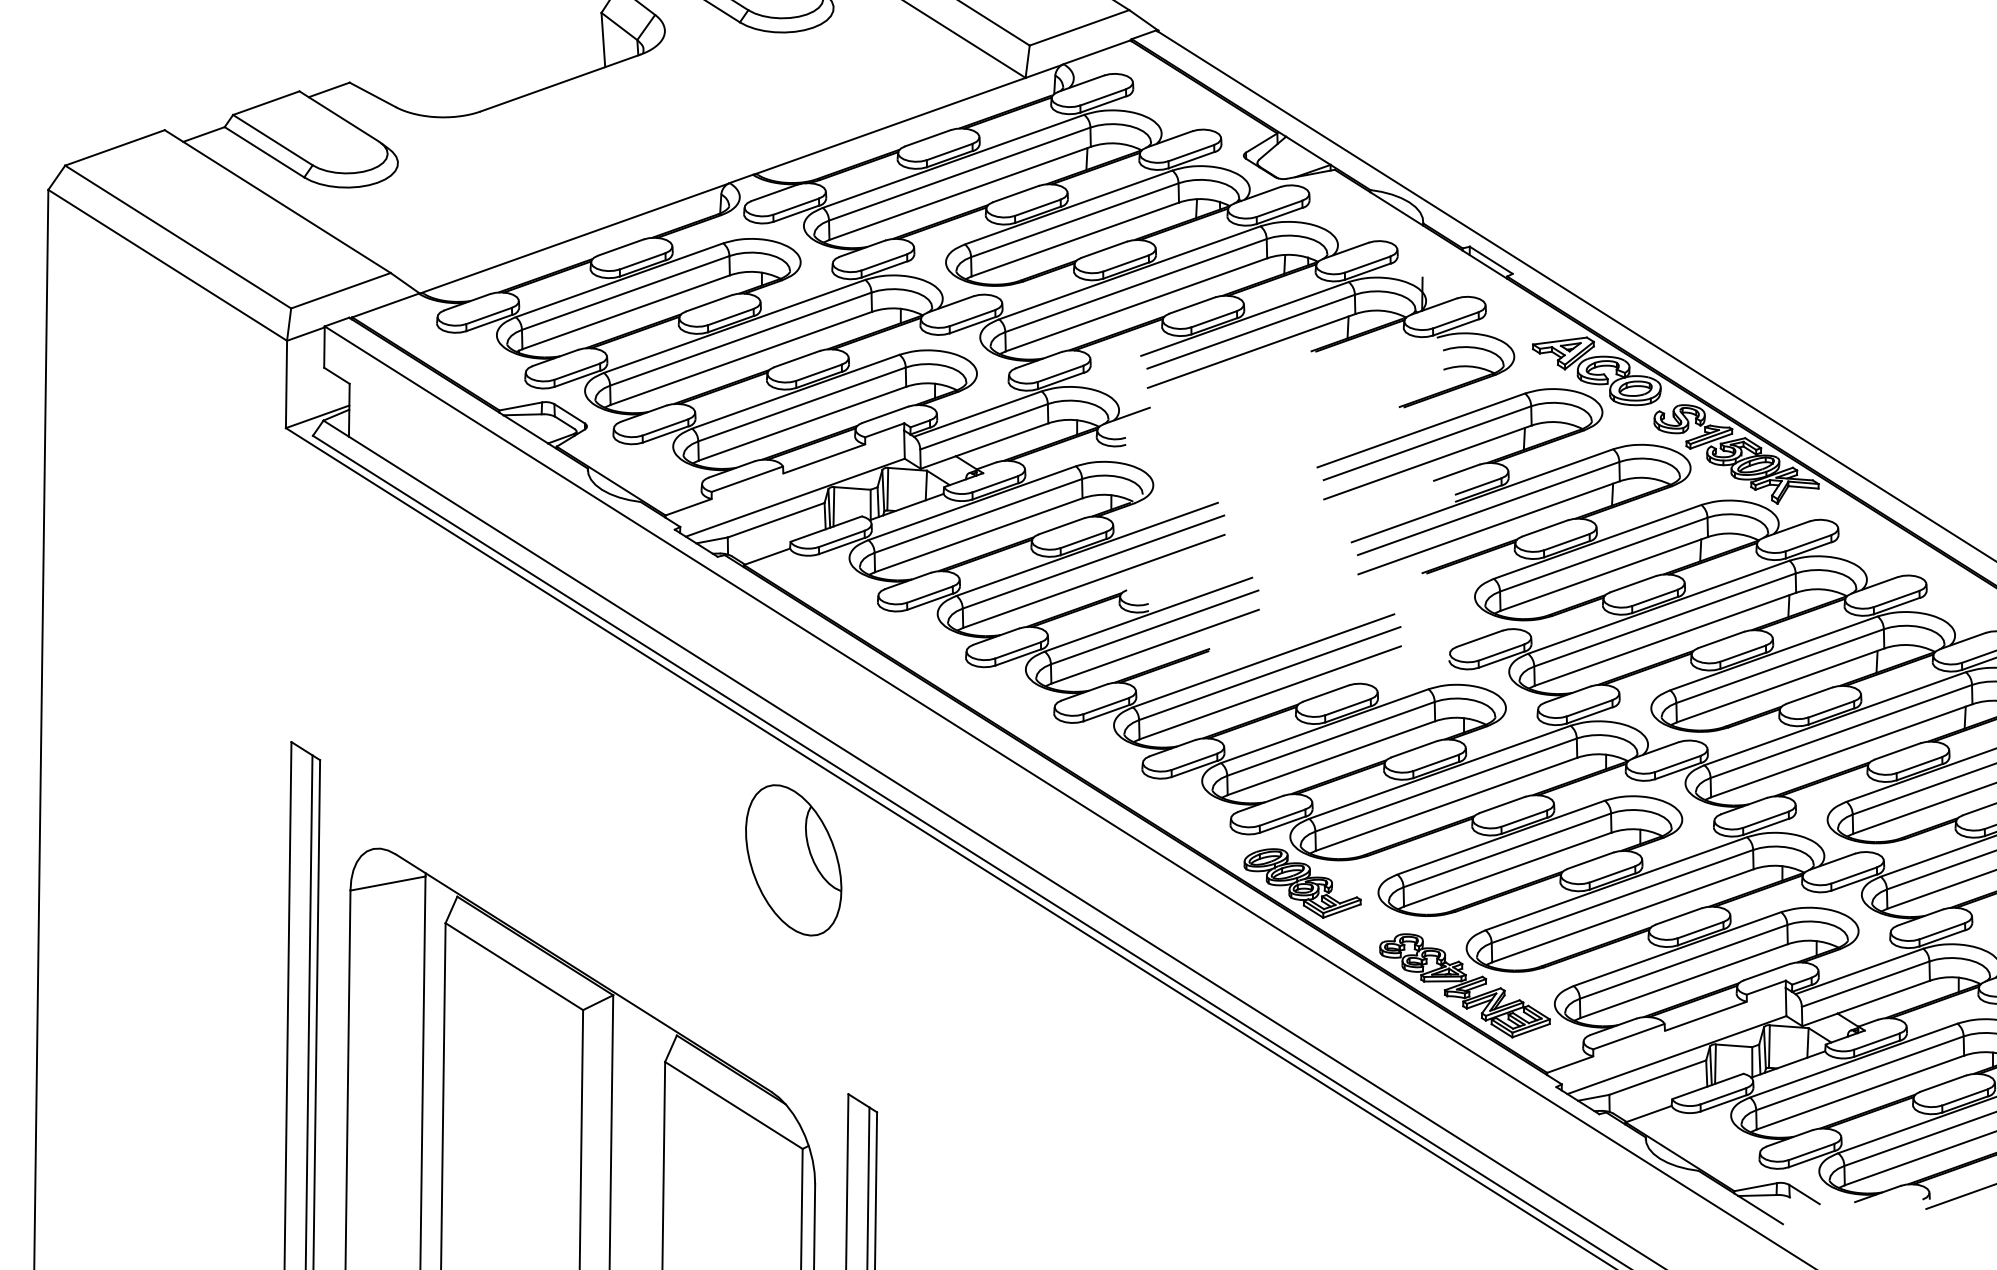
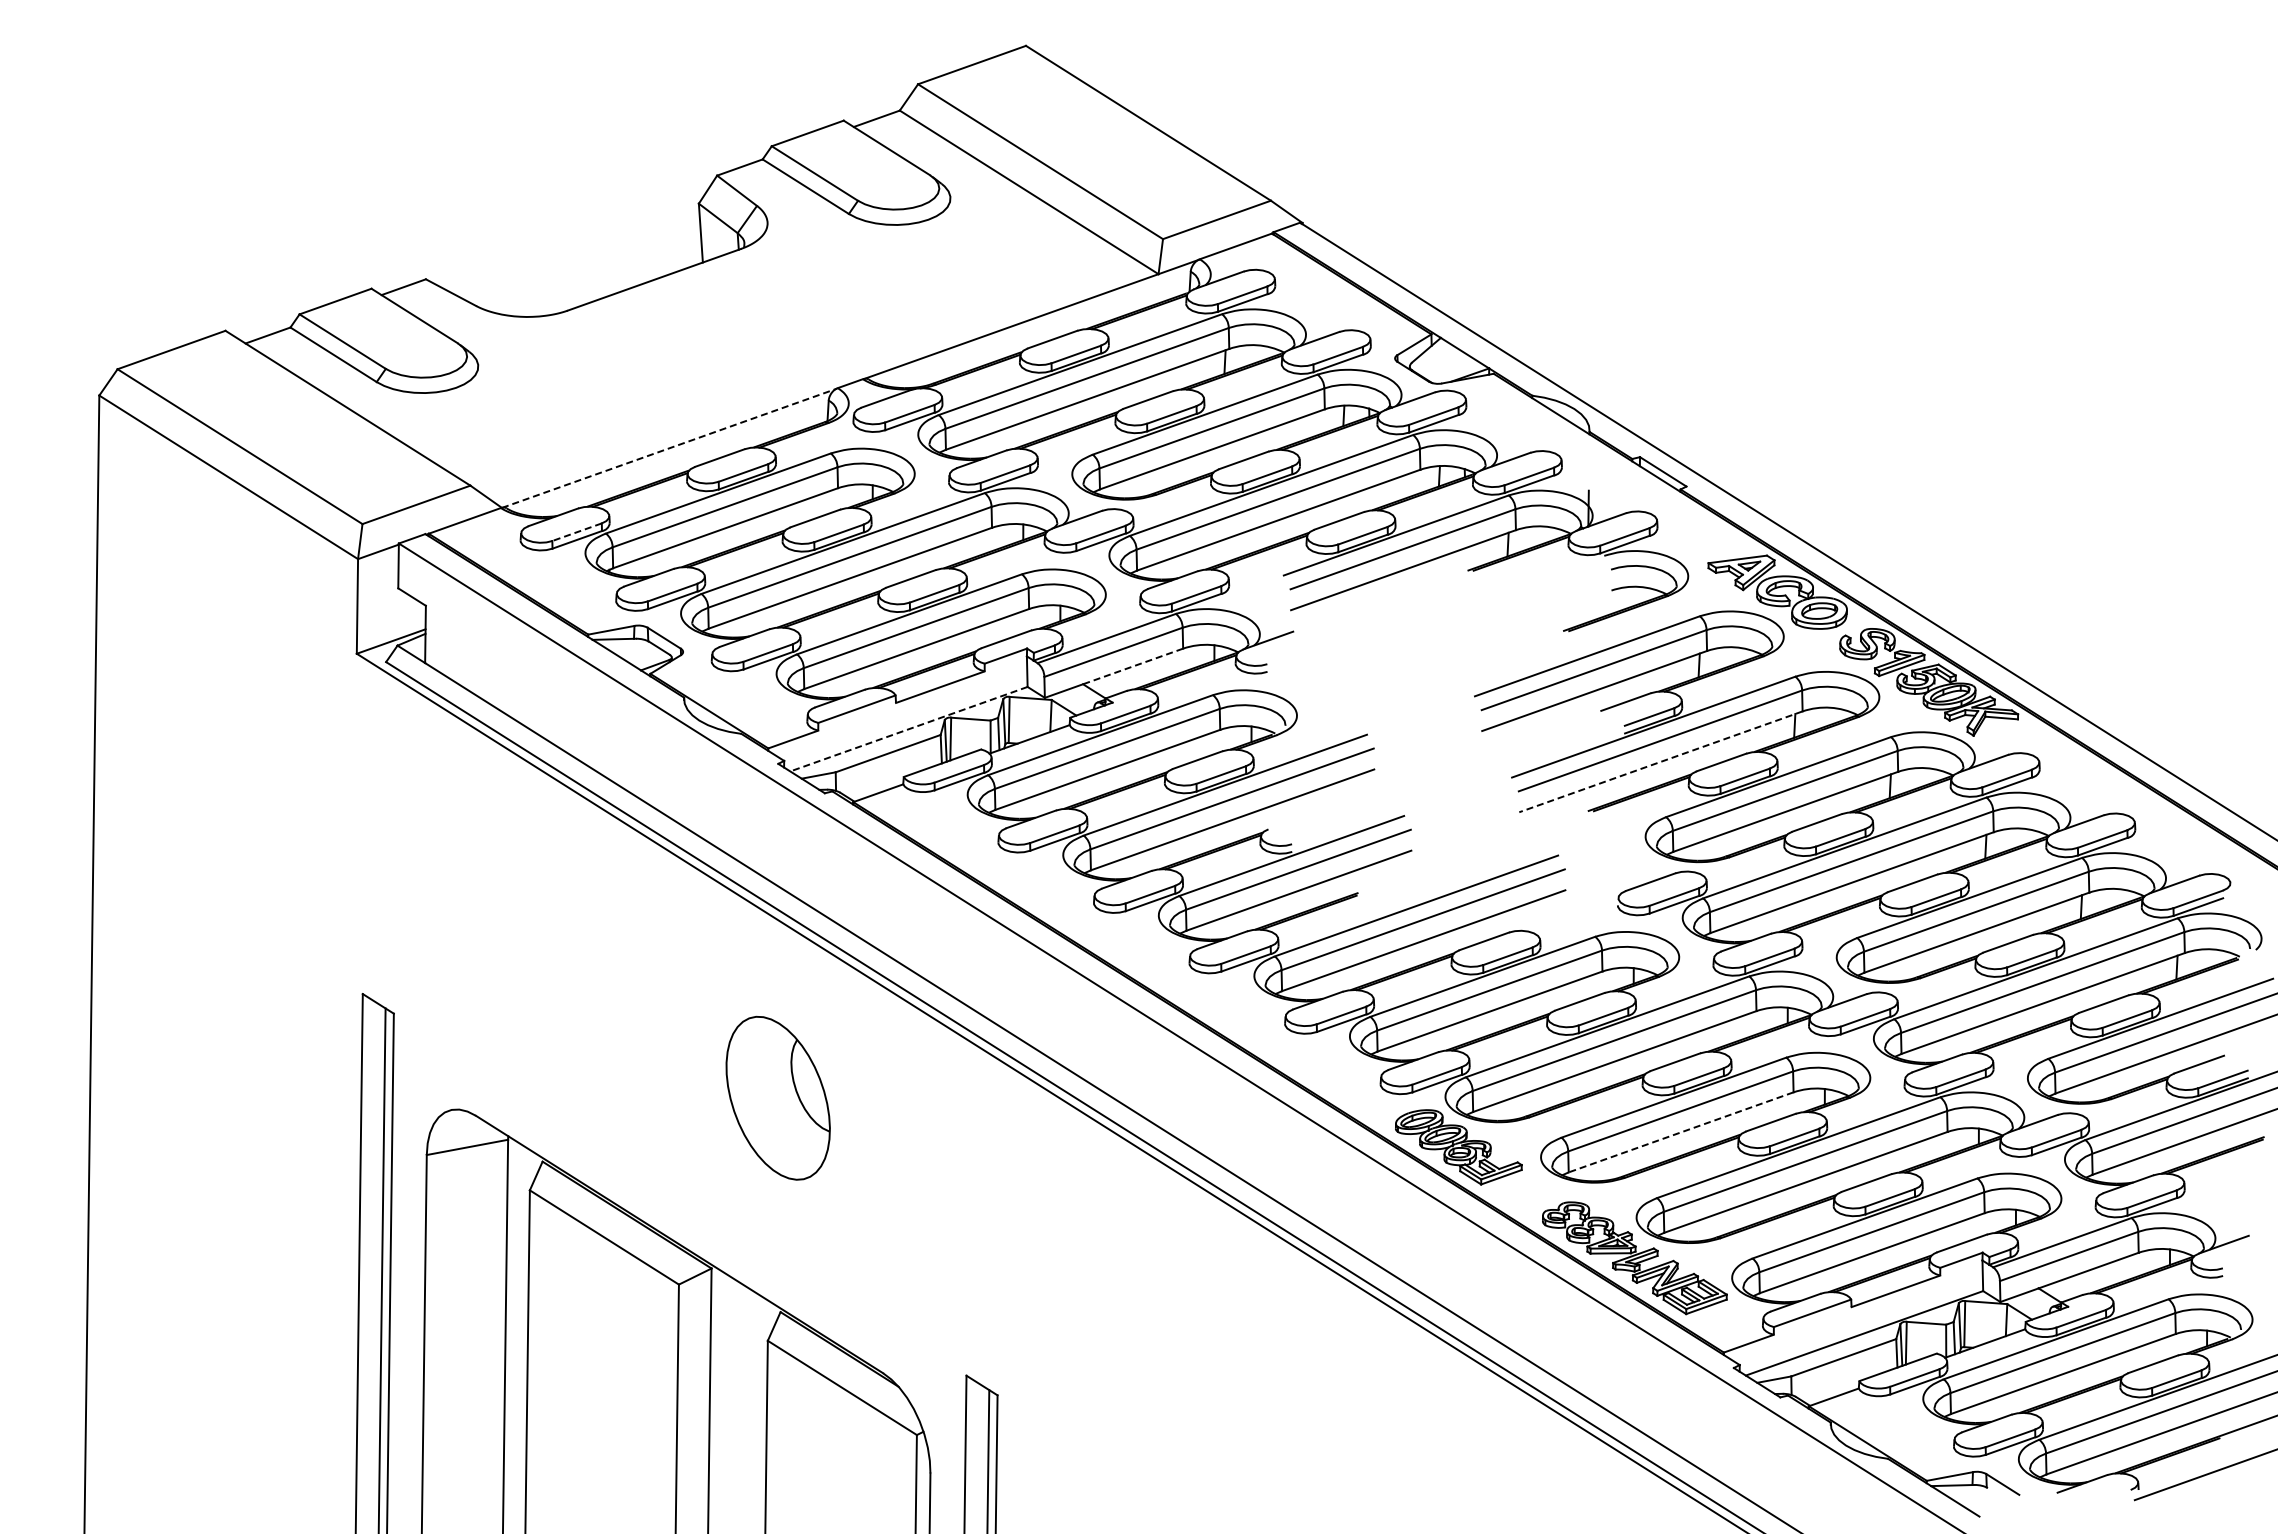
line: (574, 238) -> (669, 448), solid -> dashed
line: (488, 316) -> (576, 532), solid -> dashed
line: (1001, 439) -> (1132, 666), solid -> dashed
line: (794, 497) -> (908, 729), solid -> dashed
line: (1488, 528) -> (1660, 762), solid -> dashed
part: (793, 859) -> (777, 1097), moved
line: (1507, 869) -> (1680, 1132), solid -> dashed

